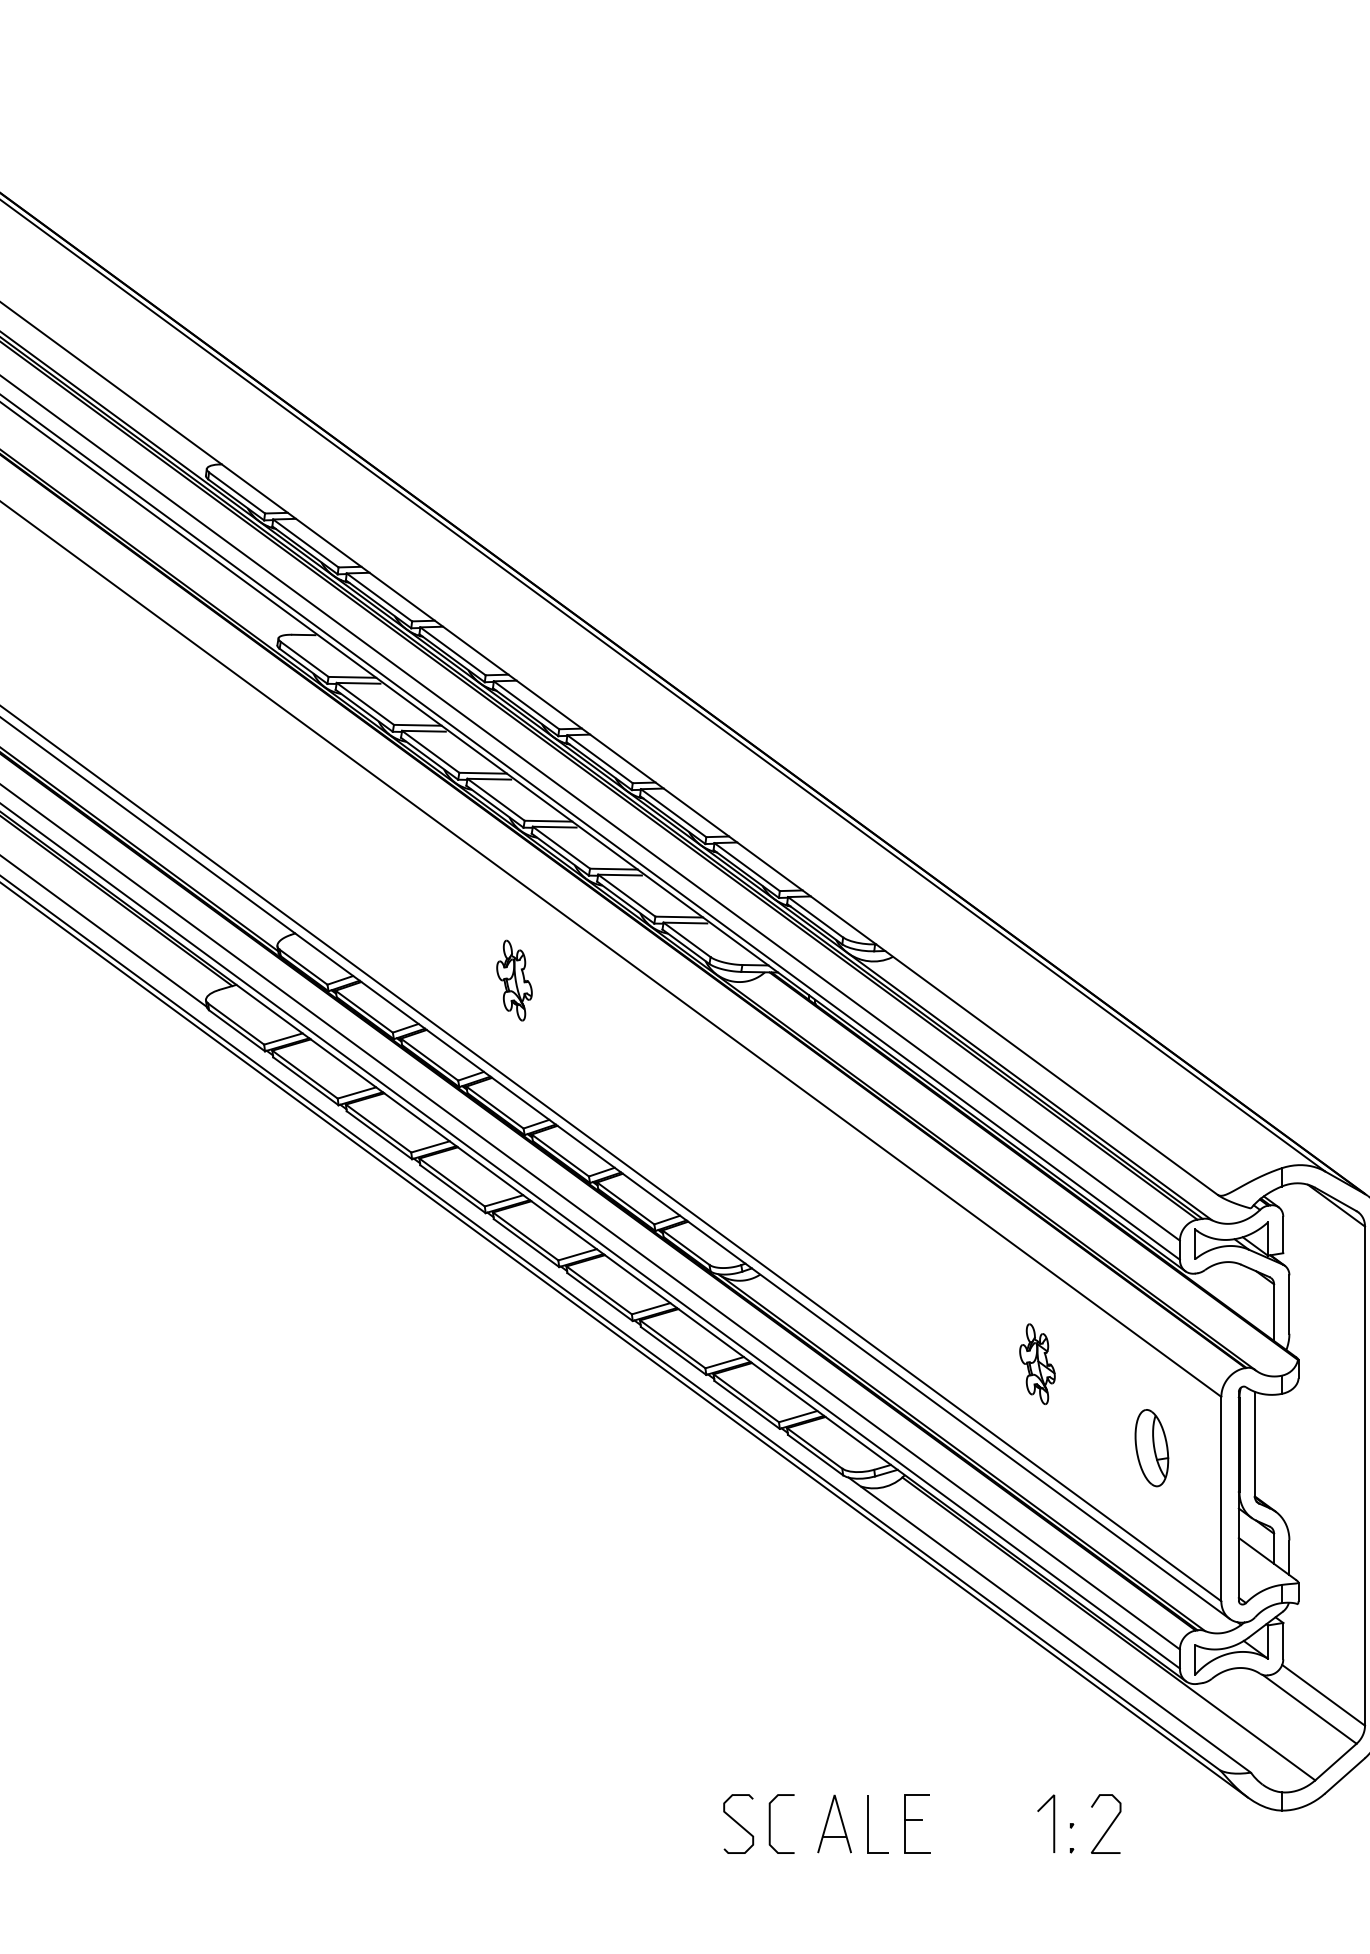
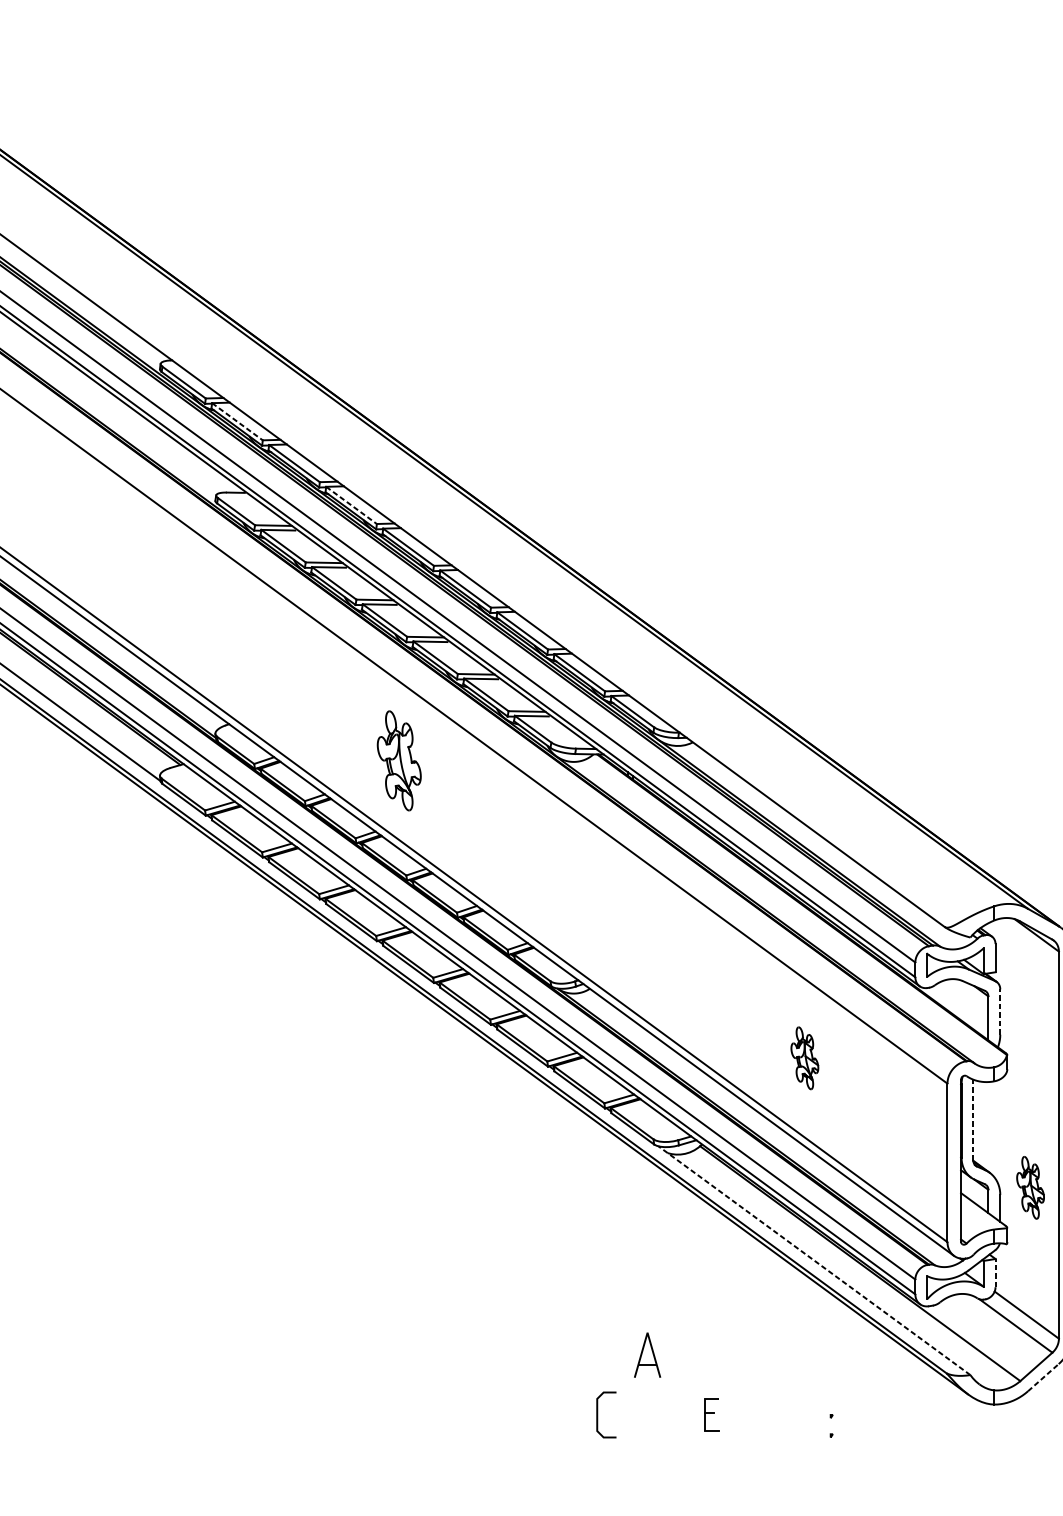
line: (305, 543) -> (237, 421), solid -> dashed
line: (452, 651) -> (351, 505), solid -> dashed
part: (514, 980) -> (399, 760), size x1.6
line: (1289, 1304) -> (1000, 1012), solid -> dashed
line: (1254, 1443) -> (973, 1119), solid -> dashed
part: (1151, 1448) -> (893, 1123), removed
part: (1328, 1531) -> (1030, 1188), added
line: (1049, 1624) -> (814, 1260), solid -> dashed
line: (1283, 1640) -> (995, 1272), solid -> dashed
line: (1345, 1775) -> (1043, 1377), solid -> dashed
curve: (738, 1823) -> (572, 1414), removed
part: (834, 1823) -> (647, 1354), moved
part: (917, 1823) -> (711, 1414), size x0.7
line: (1053, 1823) -> (817, 1414), removed
line: (868, 1824) -> (673, 1415), removed
curve: (1109, 1825) -> (860, 1416), removed

